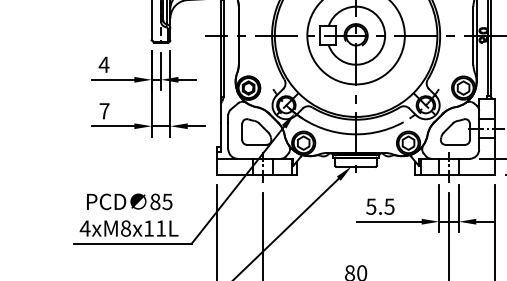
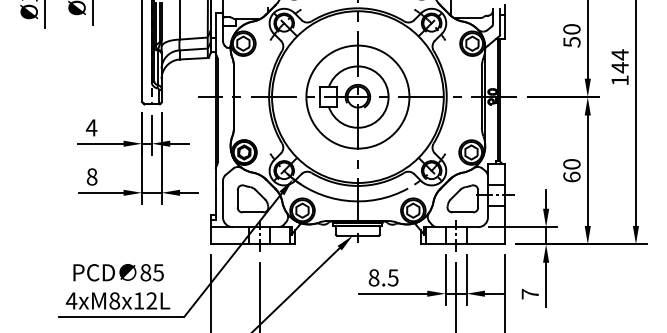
text: (103, 110) -> (91, 176), 7 -> 8
text: (370, 206) -> (373, 277), 5.5 -> 8.5
text: (160, 228) -> (151, 300), 4xM8x11L -> 4xM8x12L

